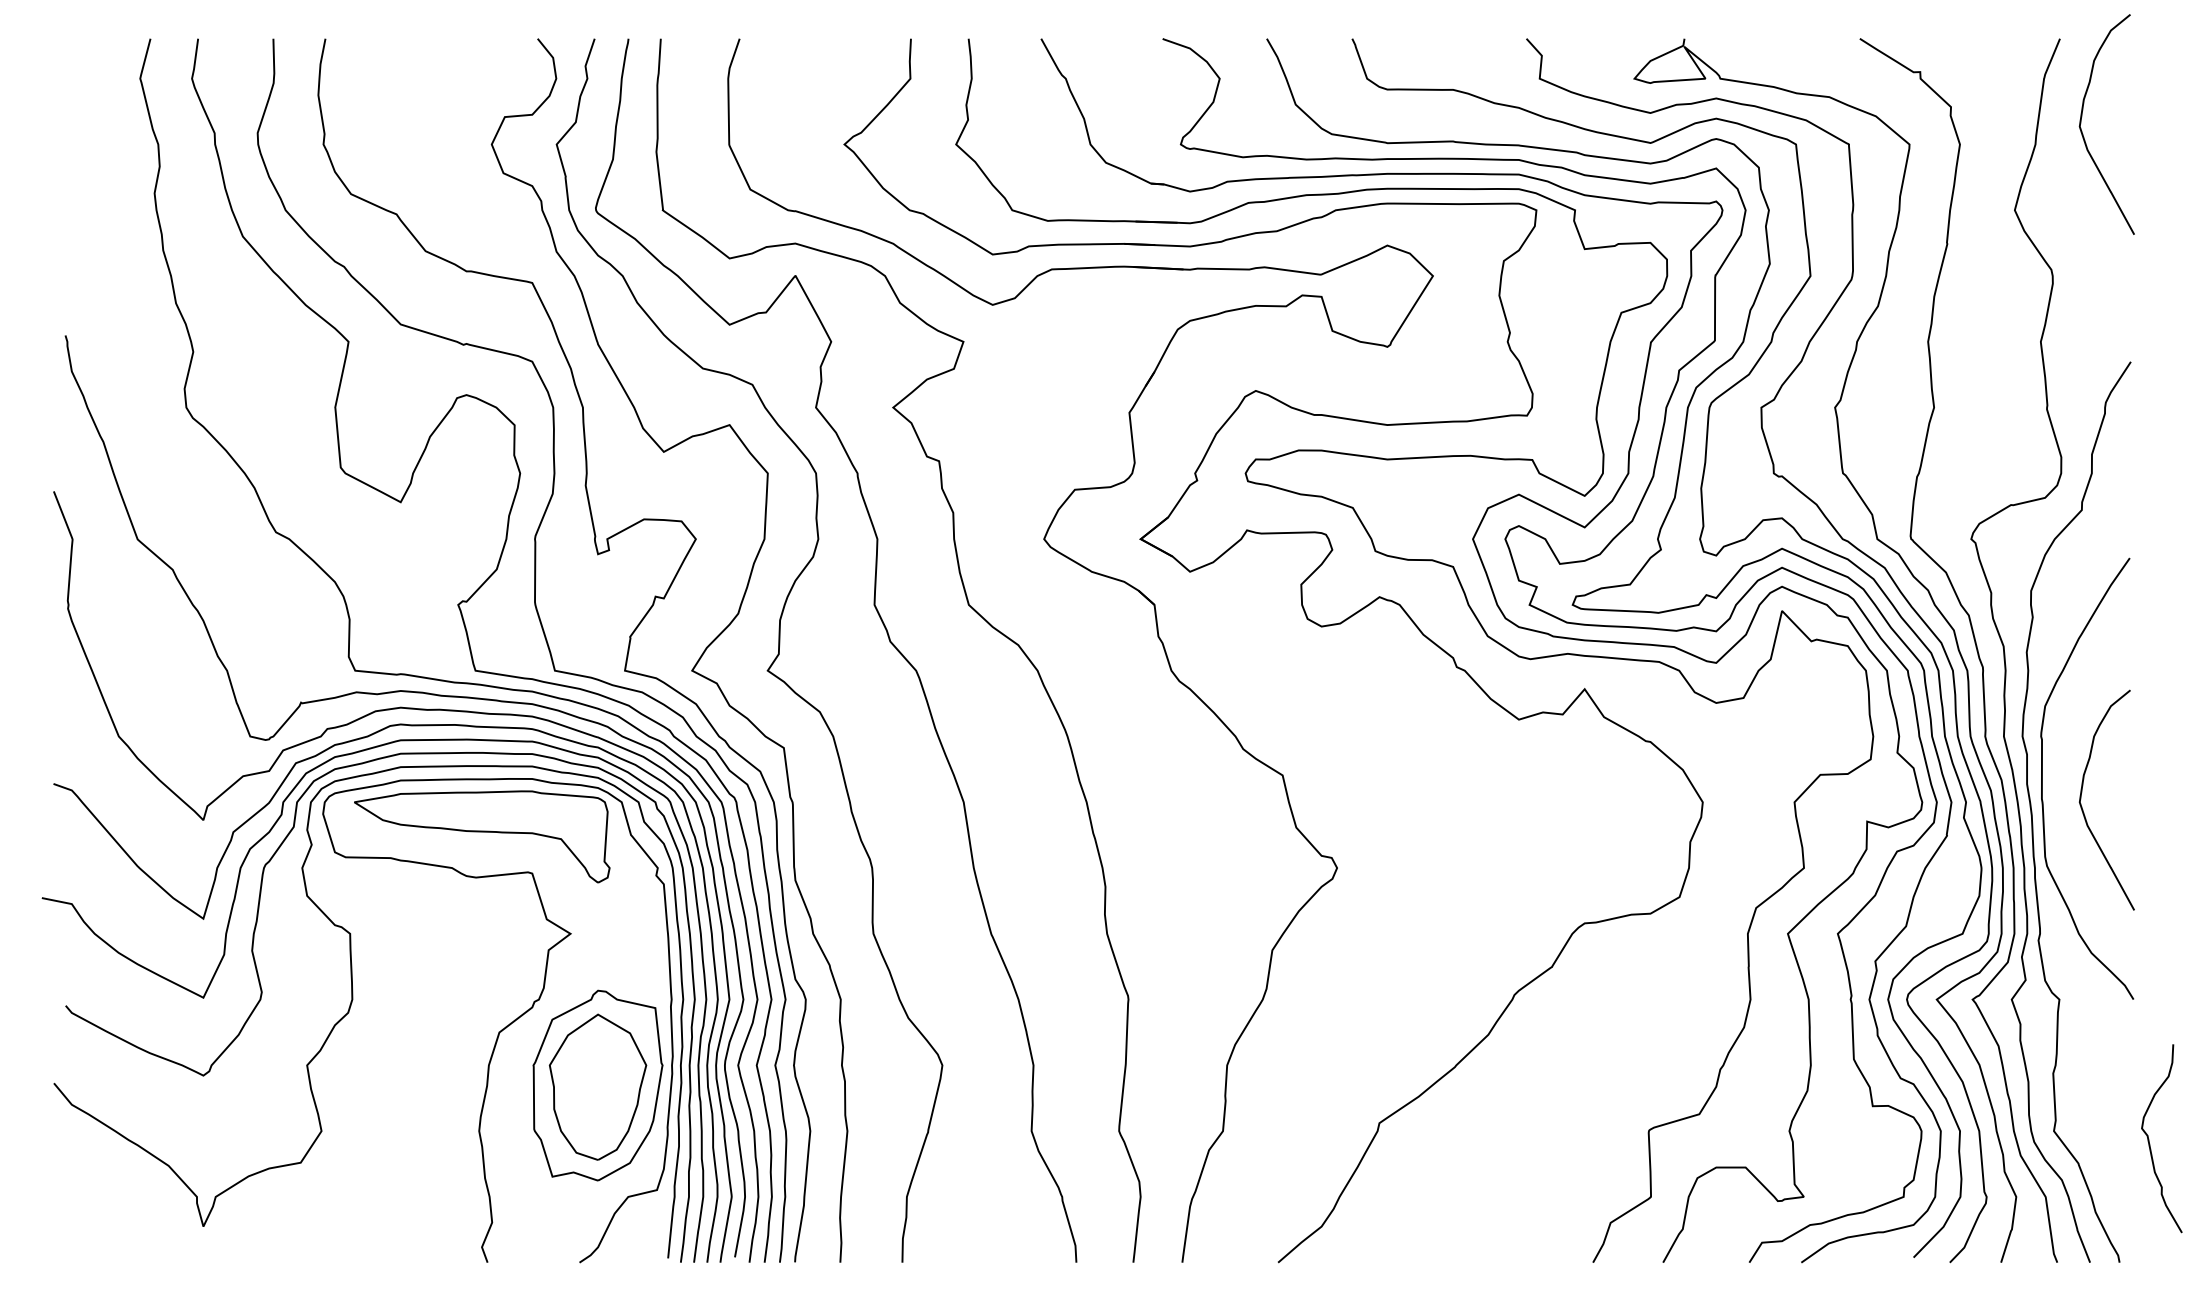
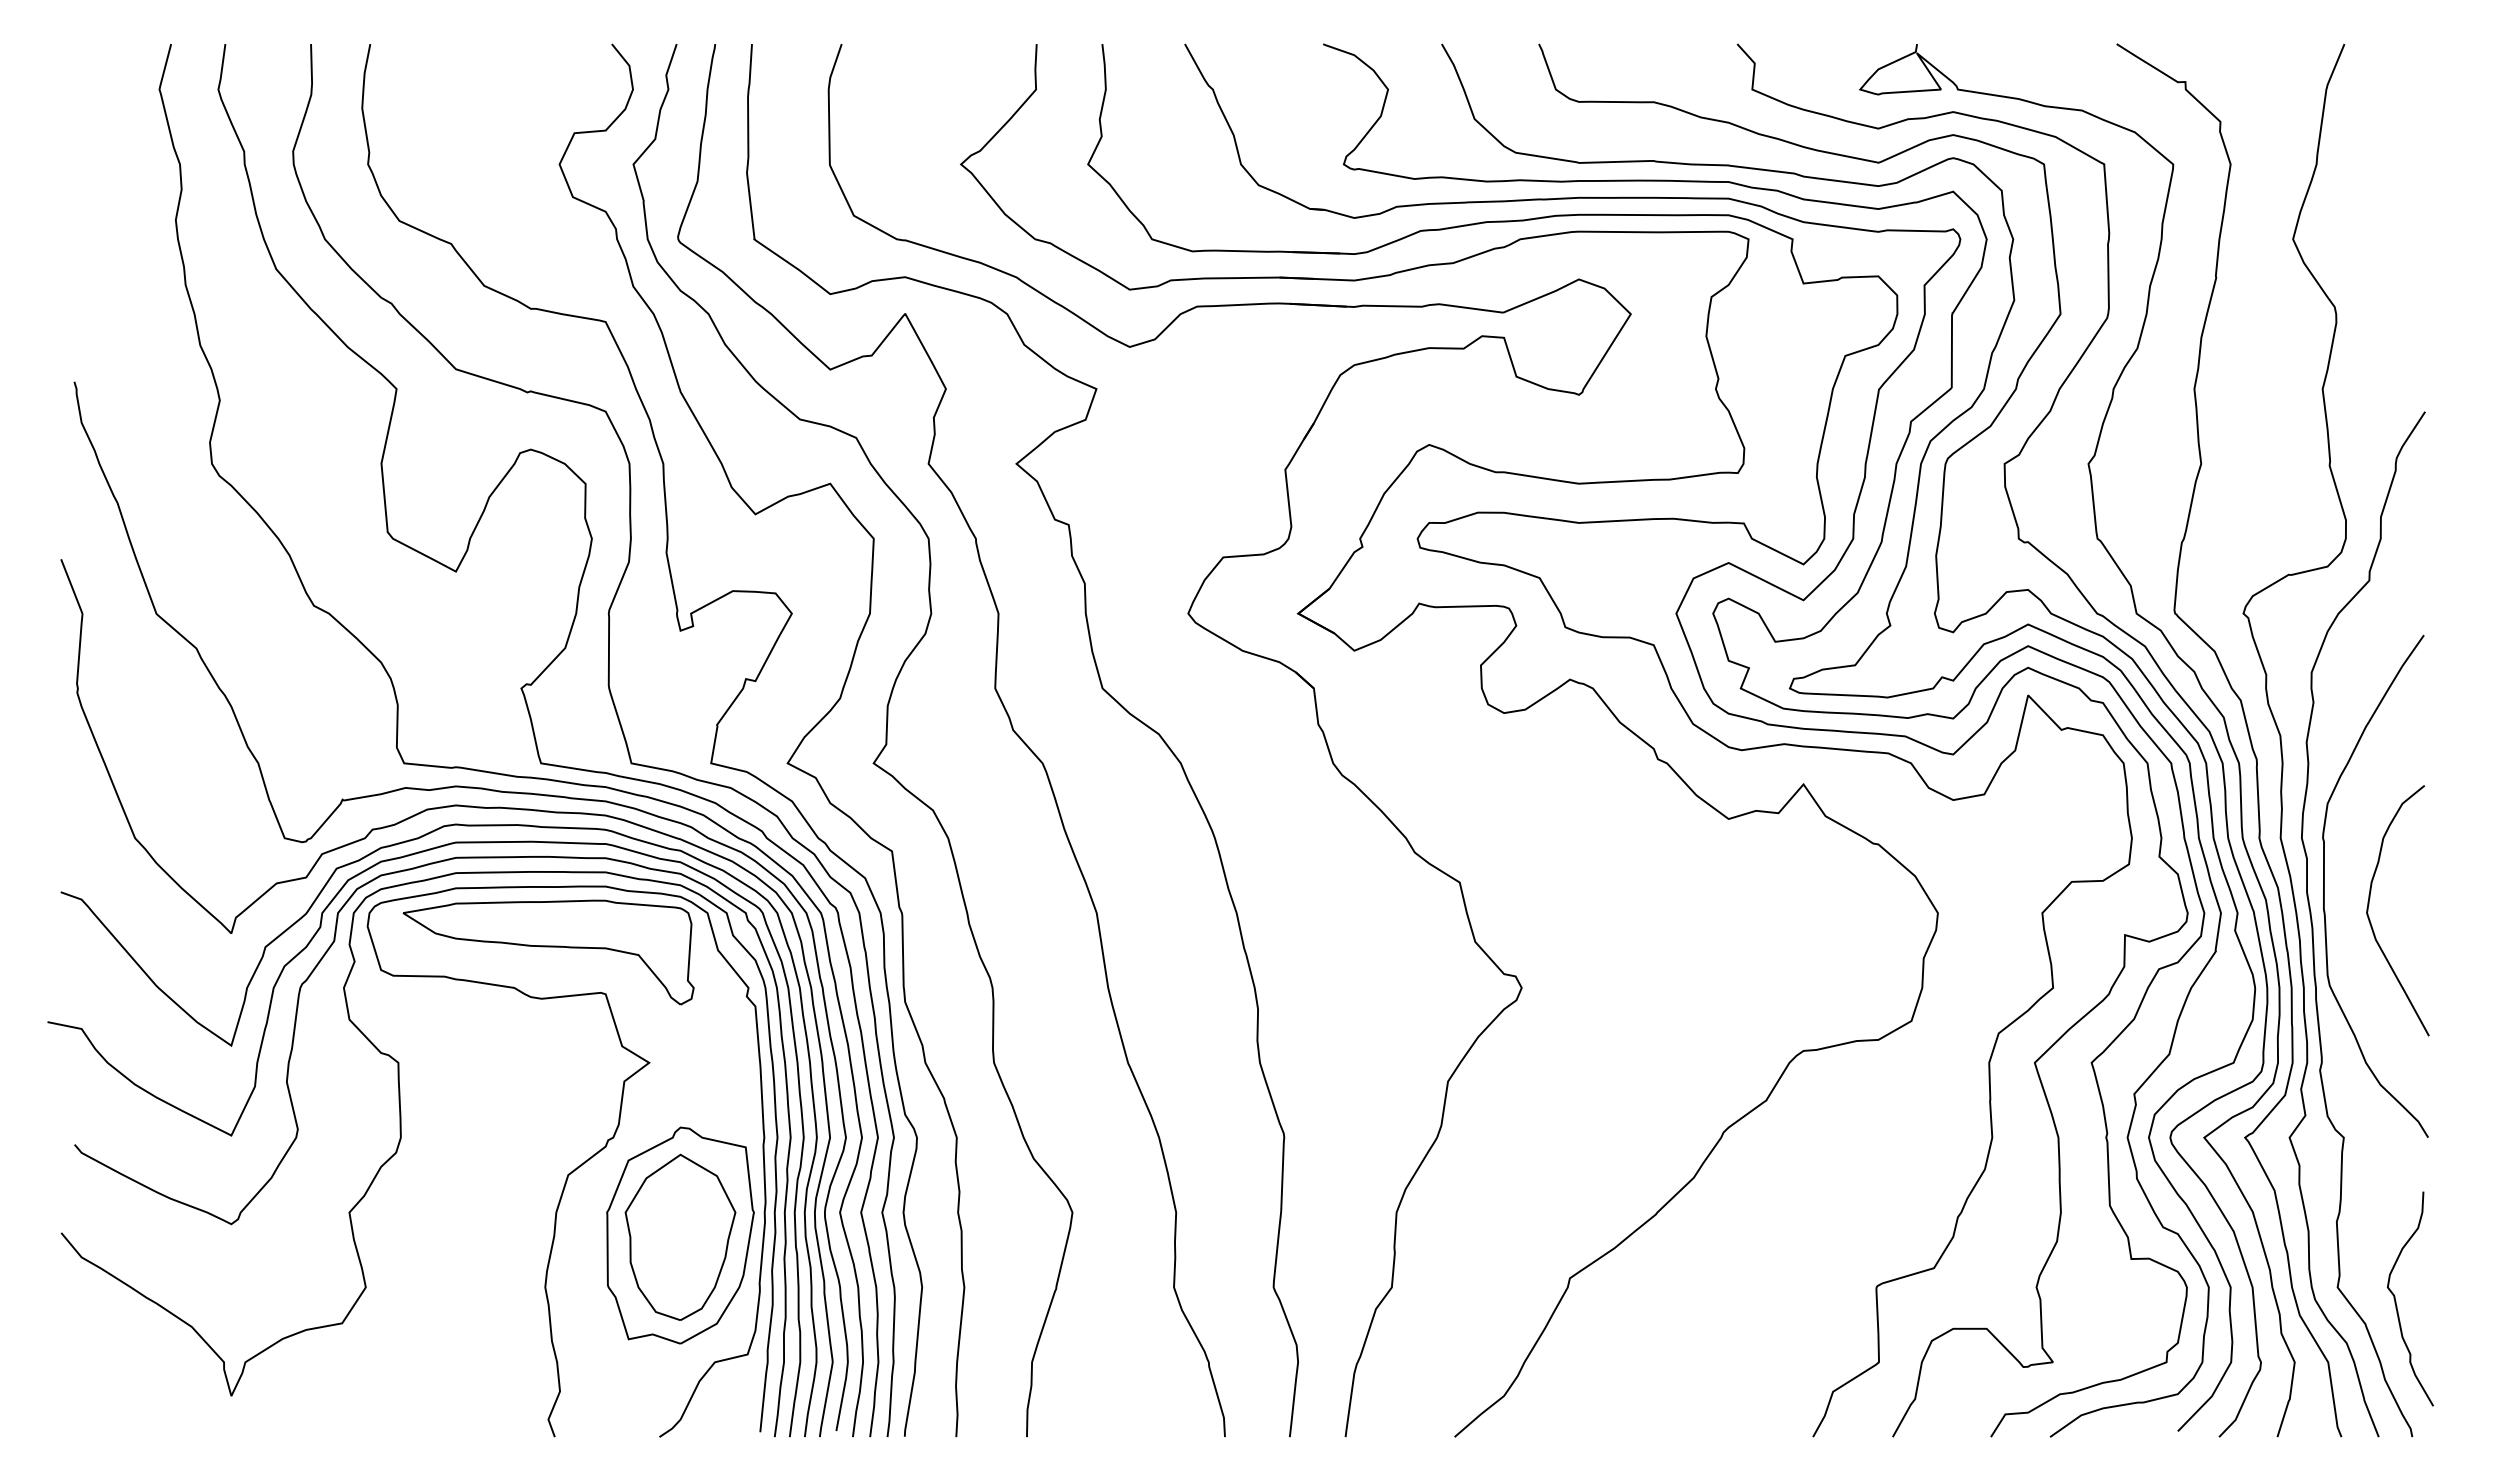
curve: (2082, 132) -> (2370, 150), removed
curve: (2149, 1140) -> (2396, 1301), moved

